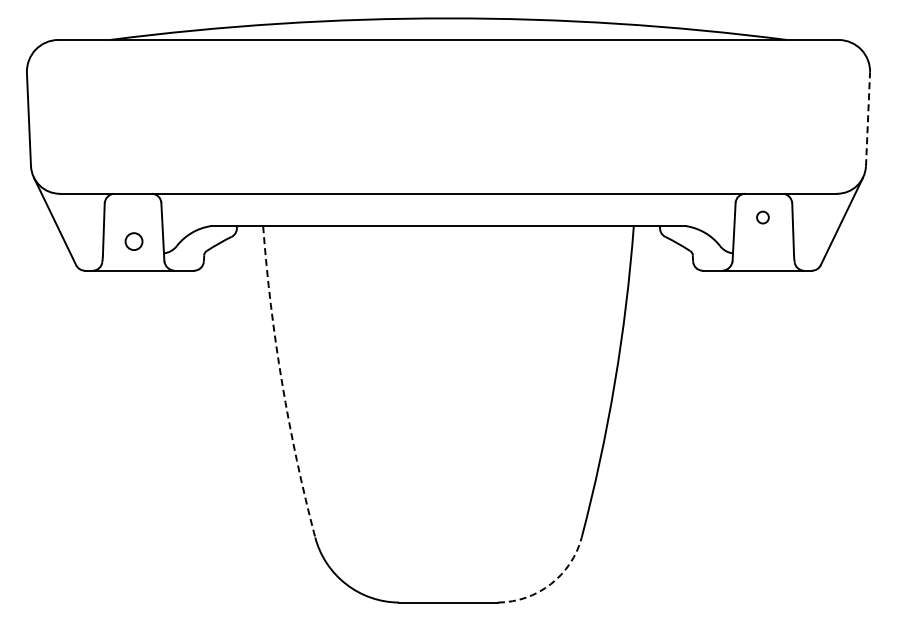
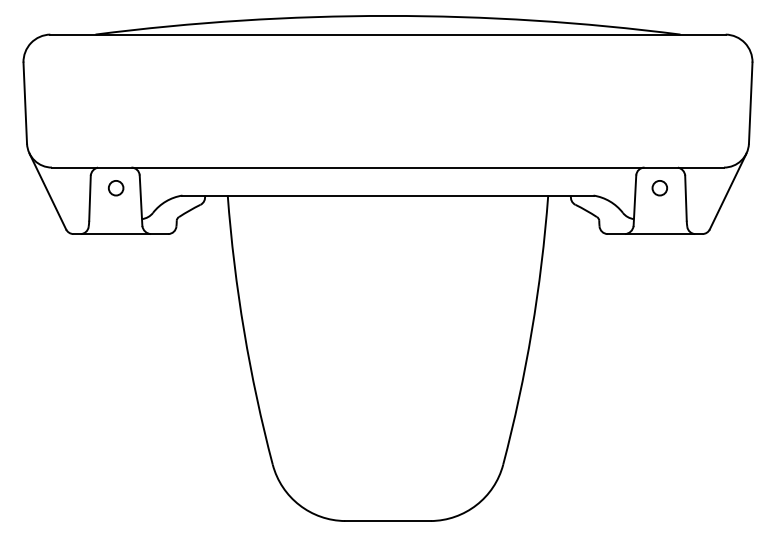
line: (868, 119) -> (751, 103), dashed -> solid
circle: (762, 217) -> (659, 188), size x1.43
circle: (133, 241) -> (115, 188), moved
arc: (282, 383) -> (244, 331), dashed -> solid
arc: (550, 584) -> (476, 505), dashed -> solid

